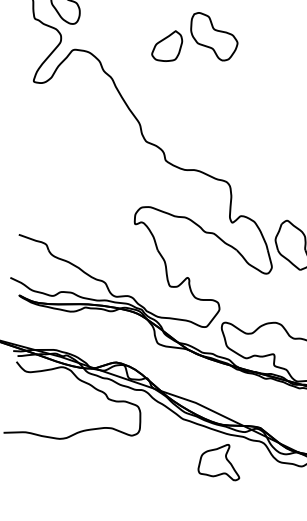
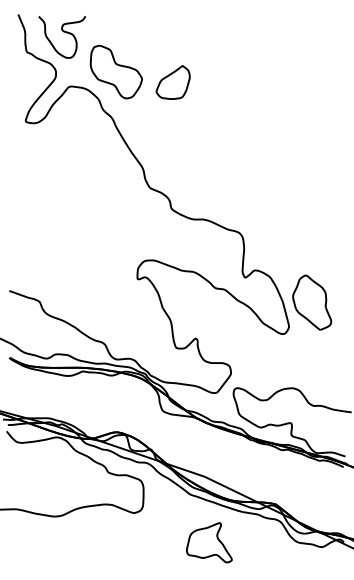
part: (213, 36) -> (115, 71), moved
part: (218, 462) -> (209, 542), moved

